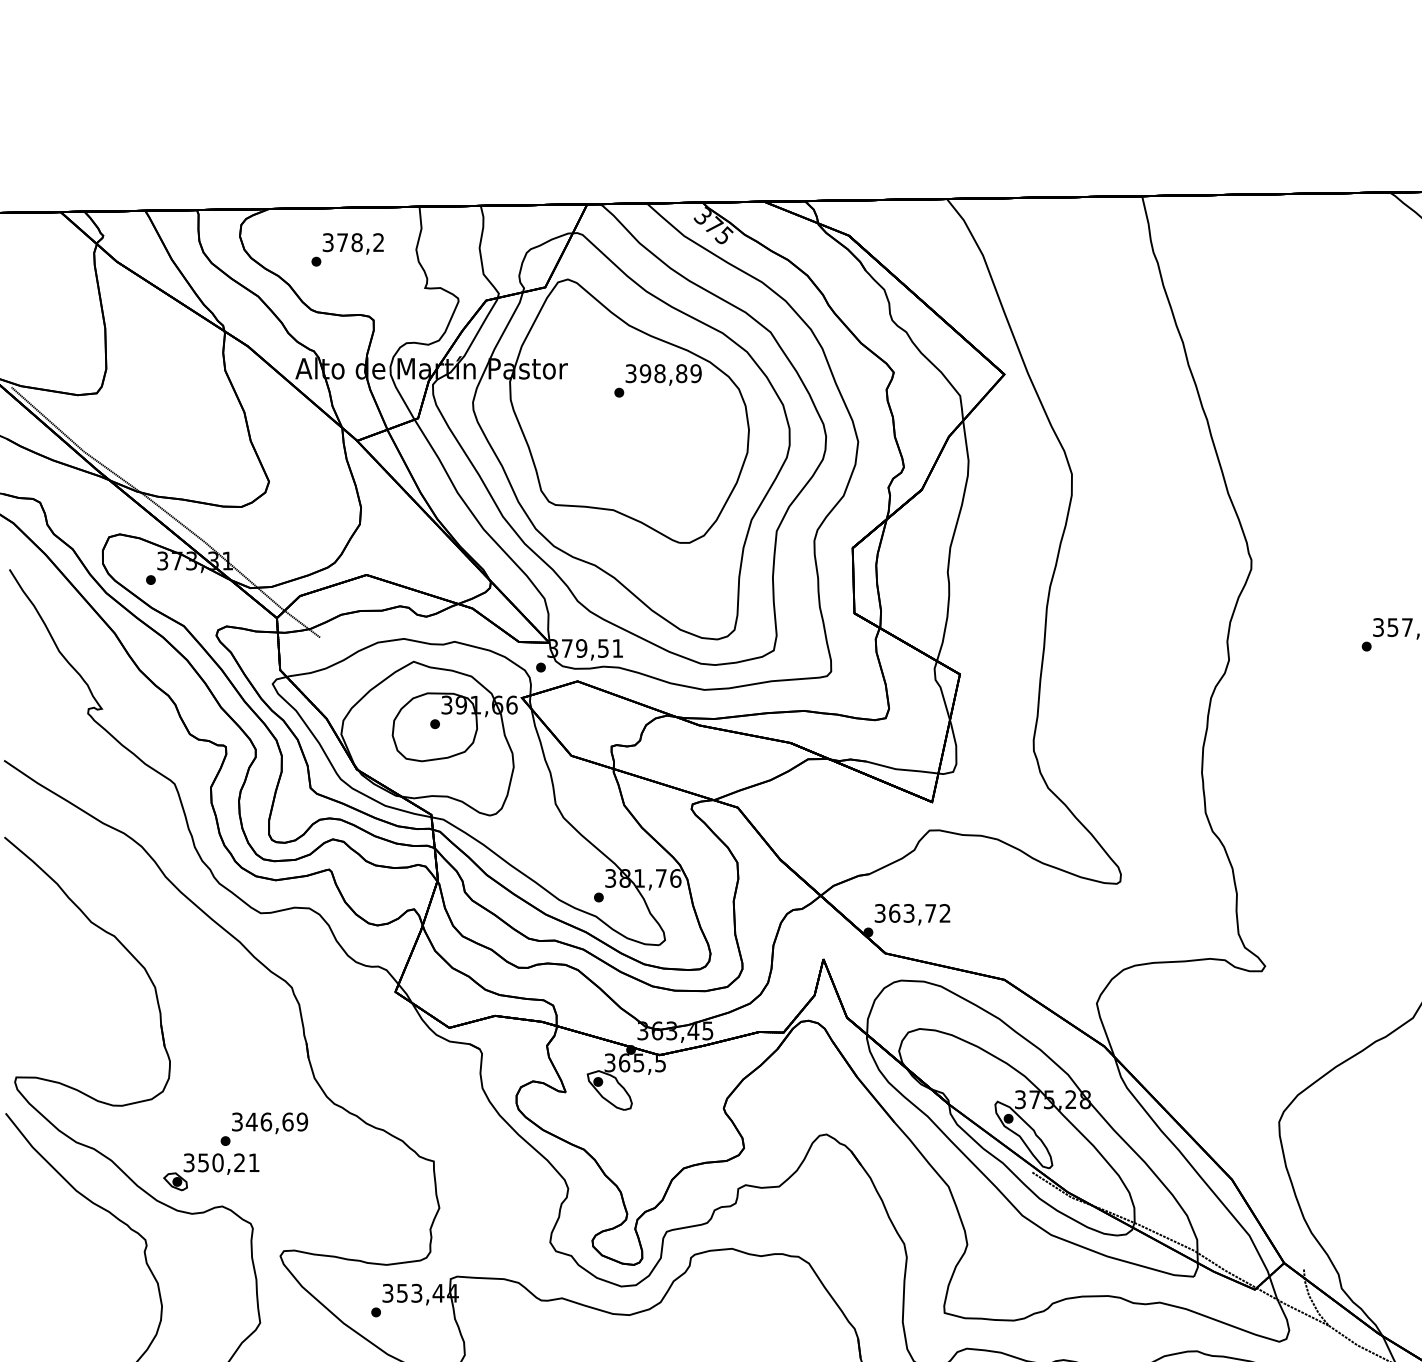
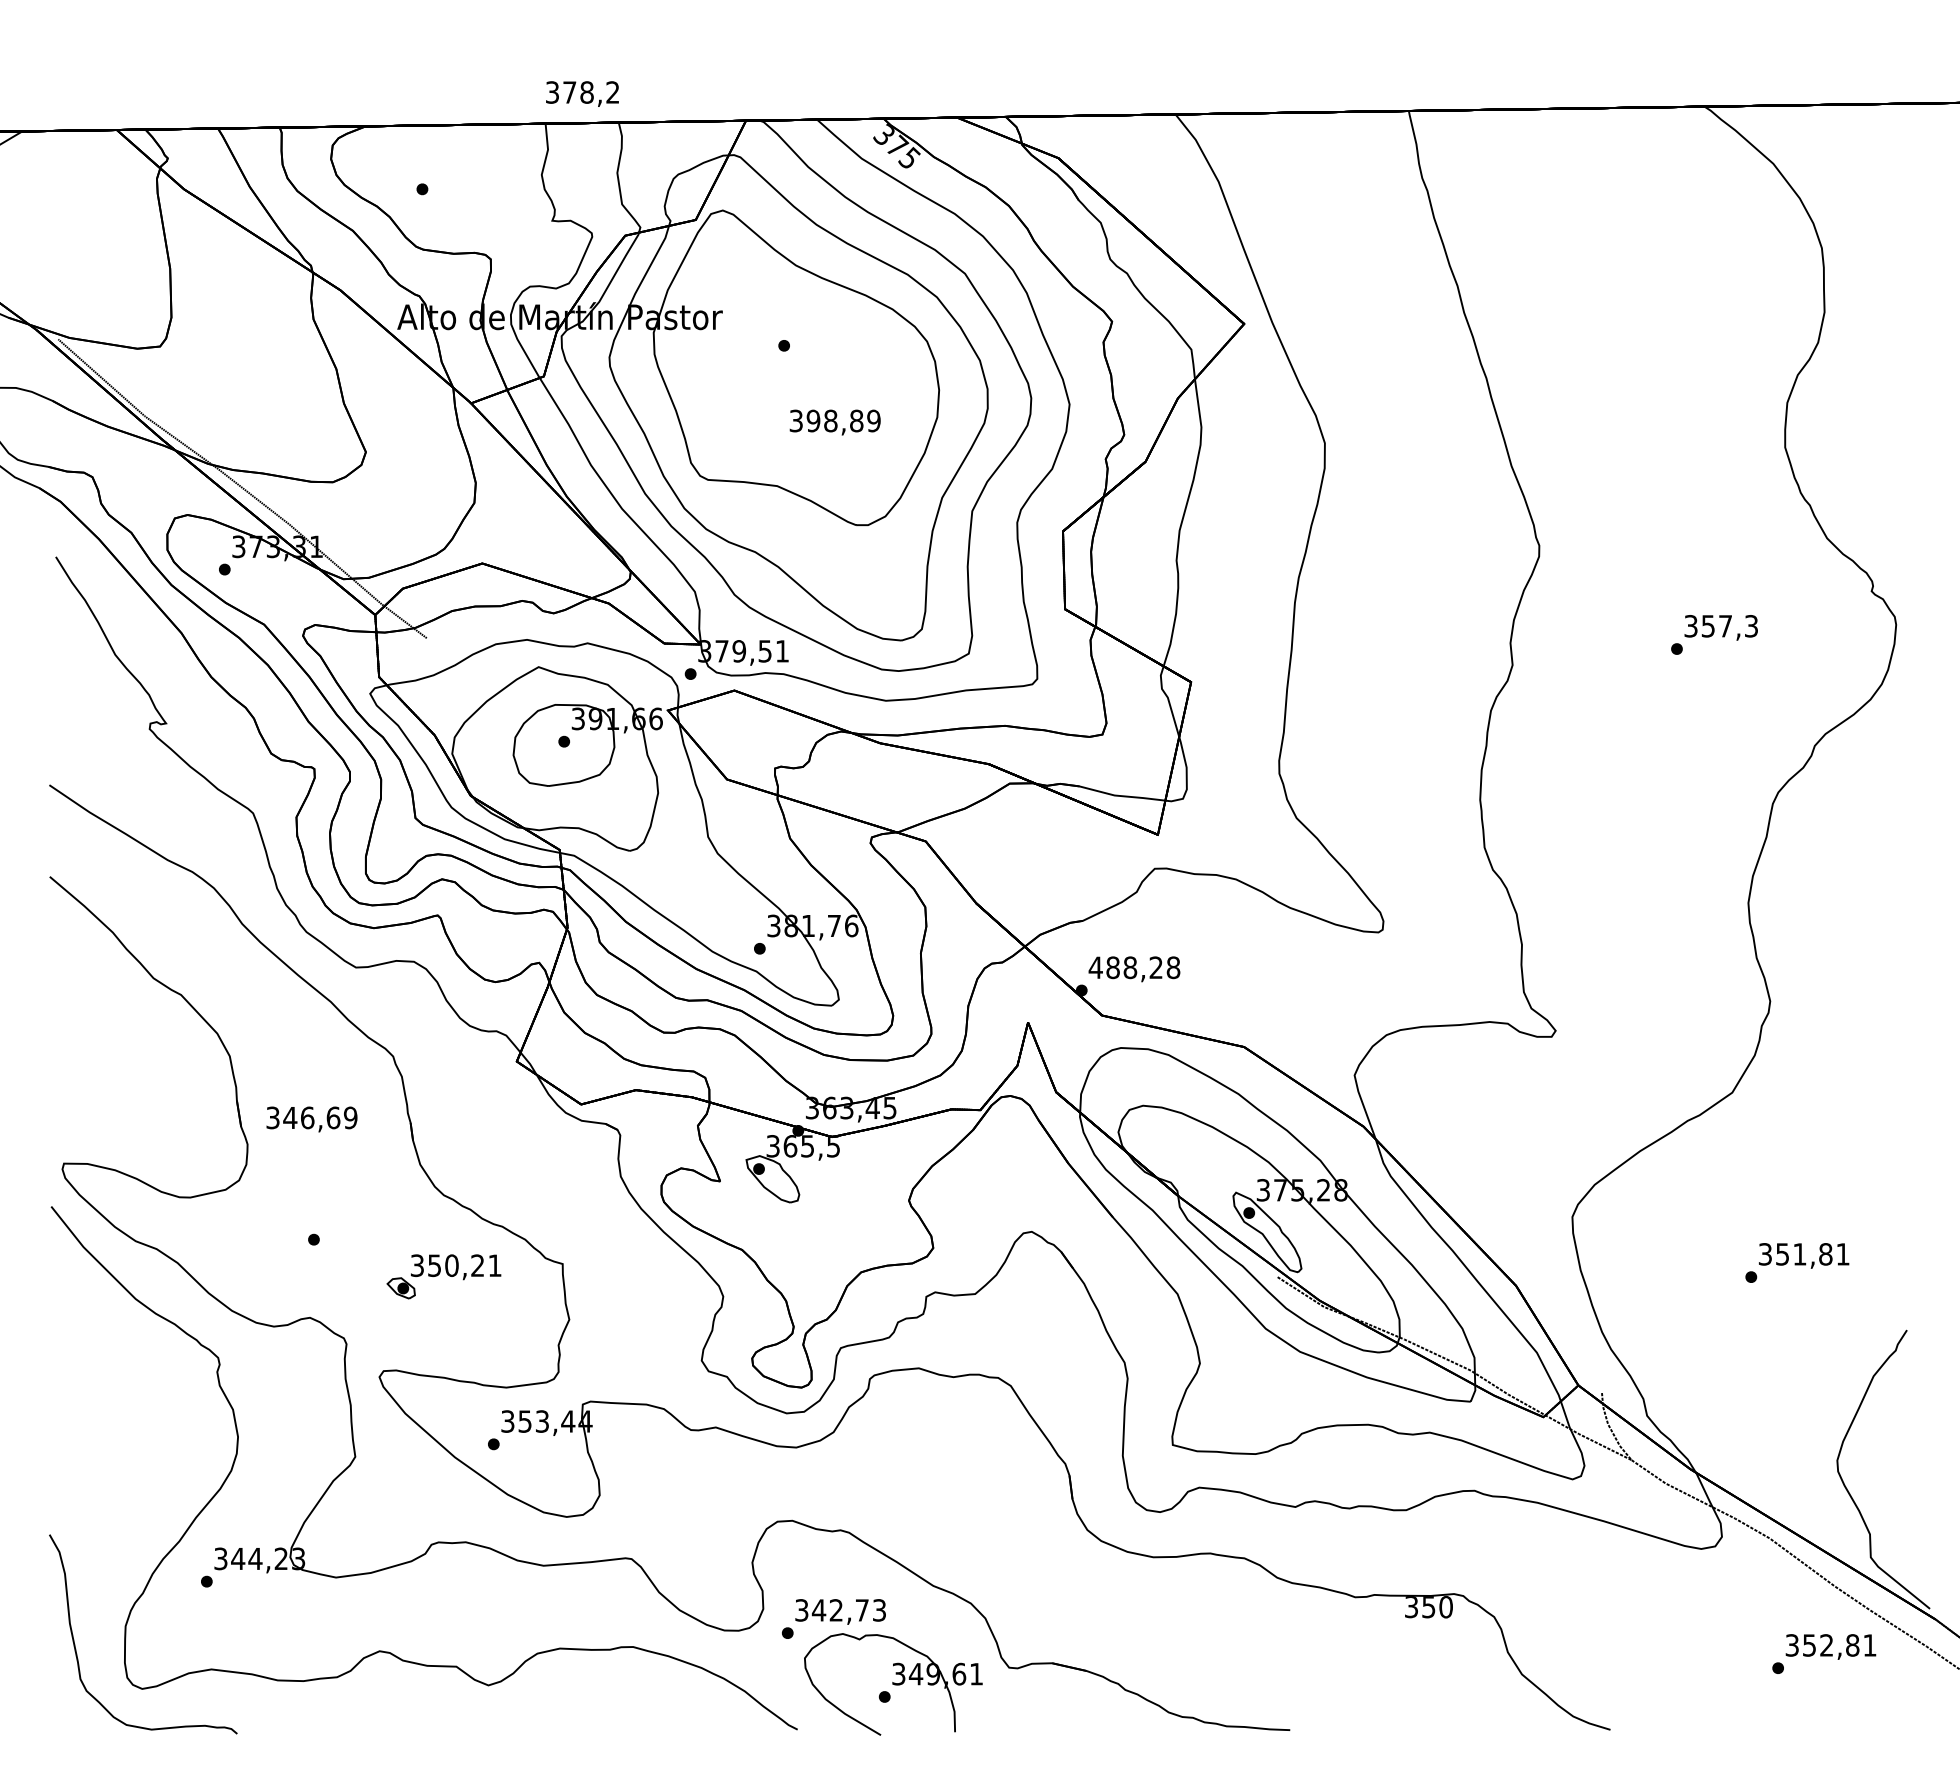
text: (353, 243) -> (582, 93), moved
text: (663, 374) -> (834, 422), moved
text: (912, 913) -> (1134, 967), 363,72 -> 488,28
text: (269, 1123) -> (311, 1119), moved
part: (210, 1171) -> (443, 1276), moved

